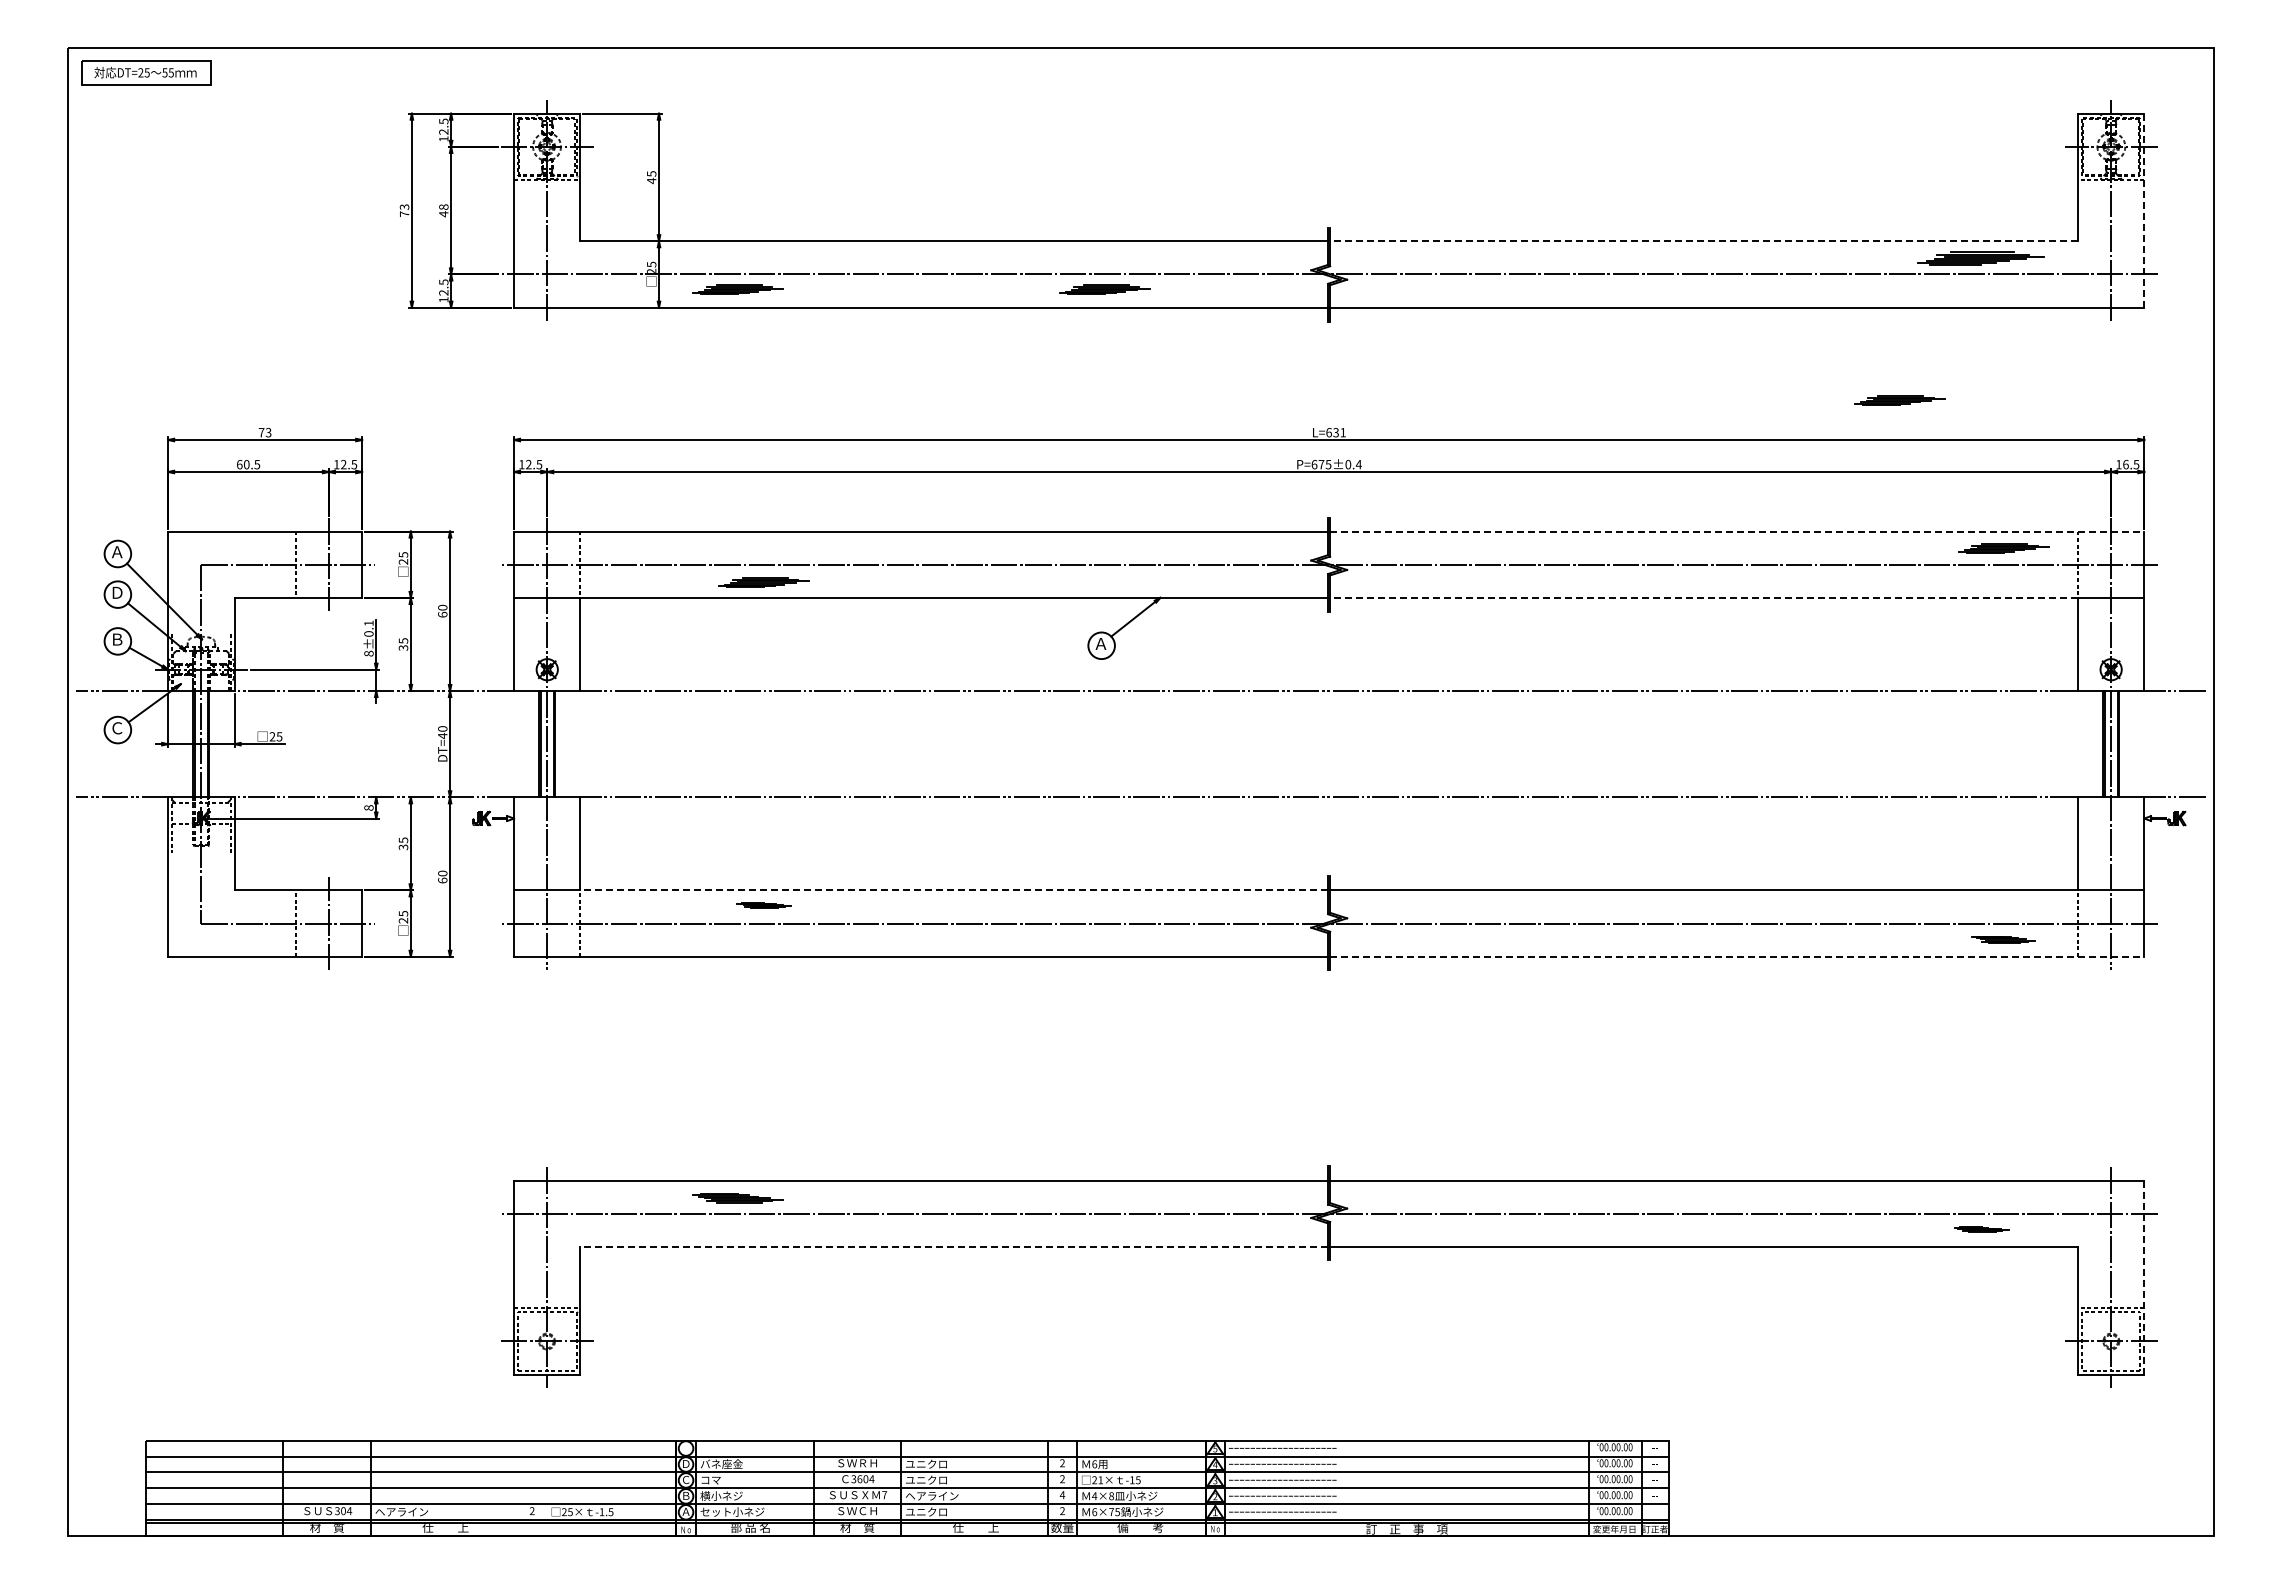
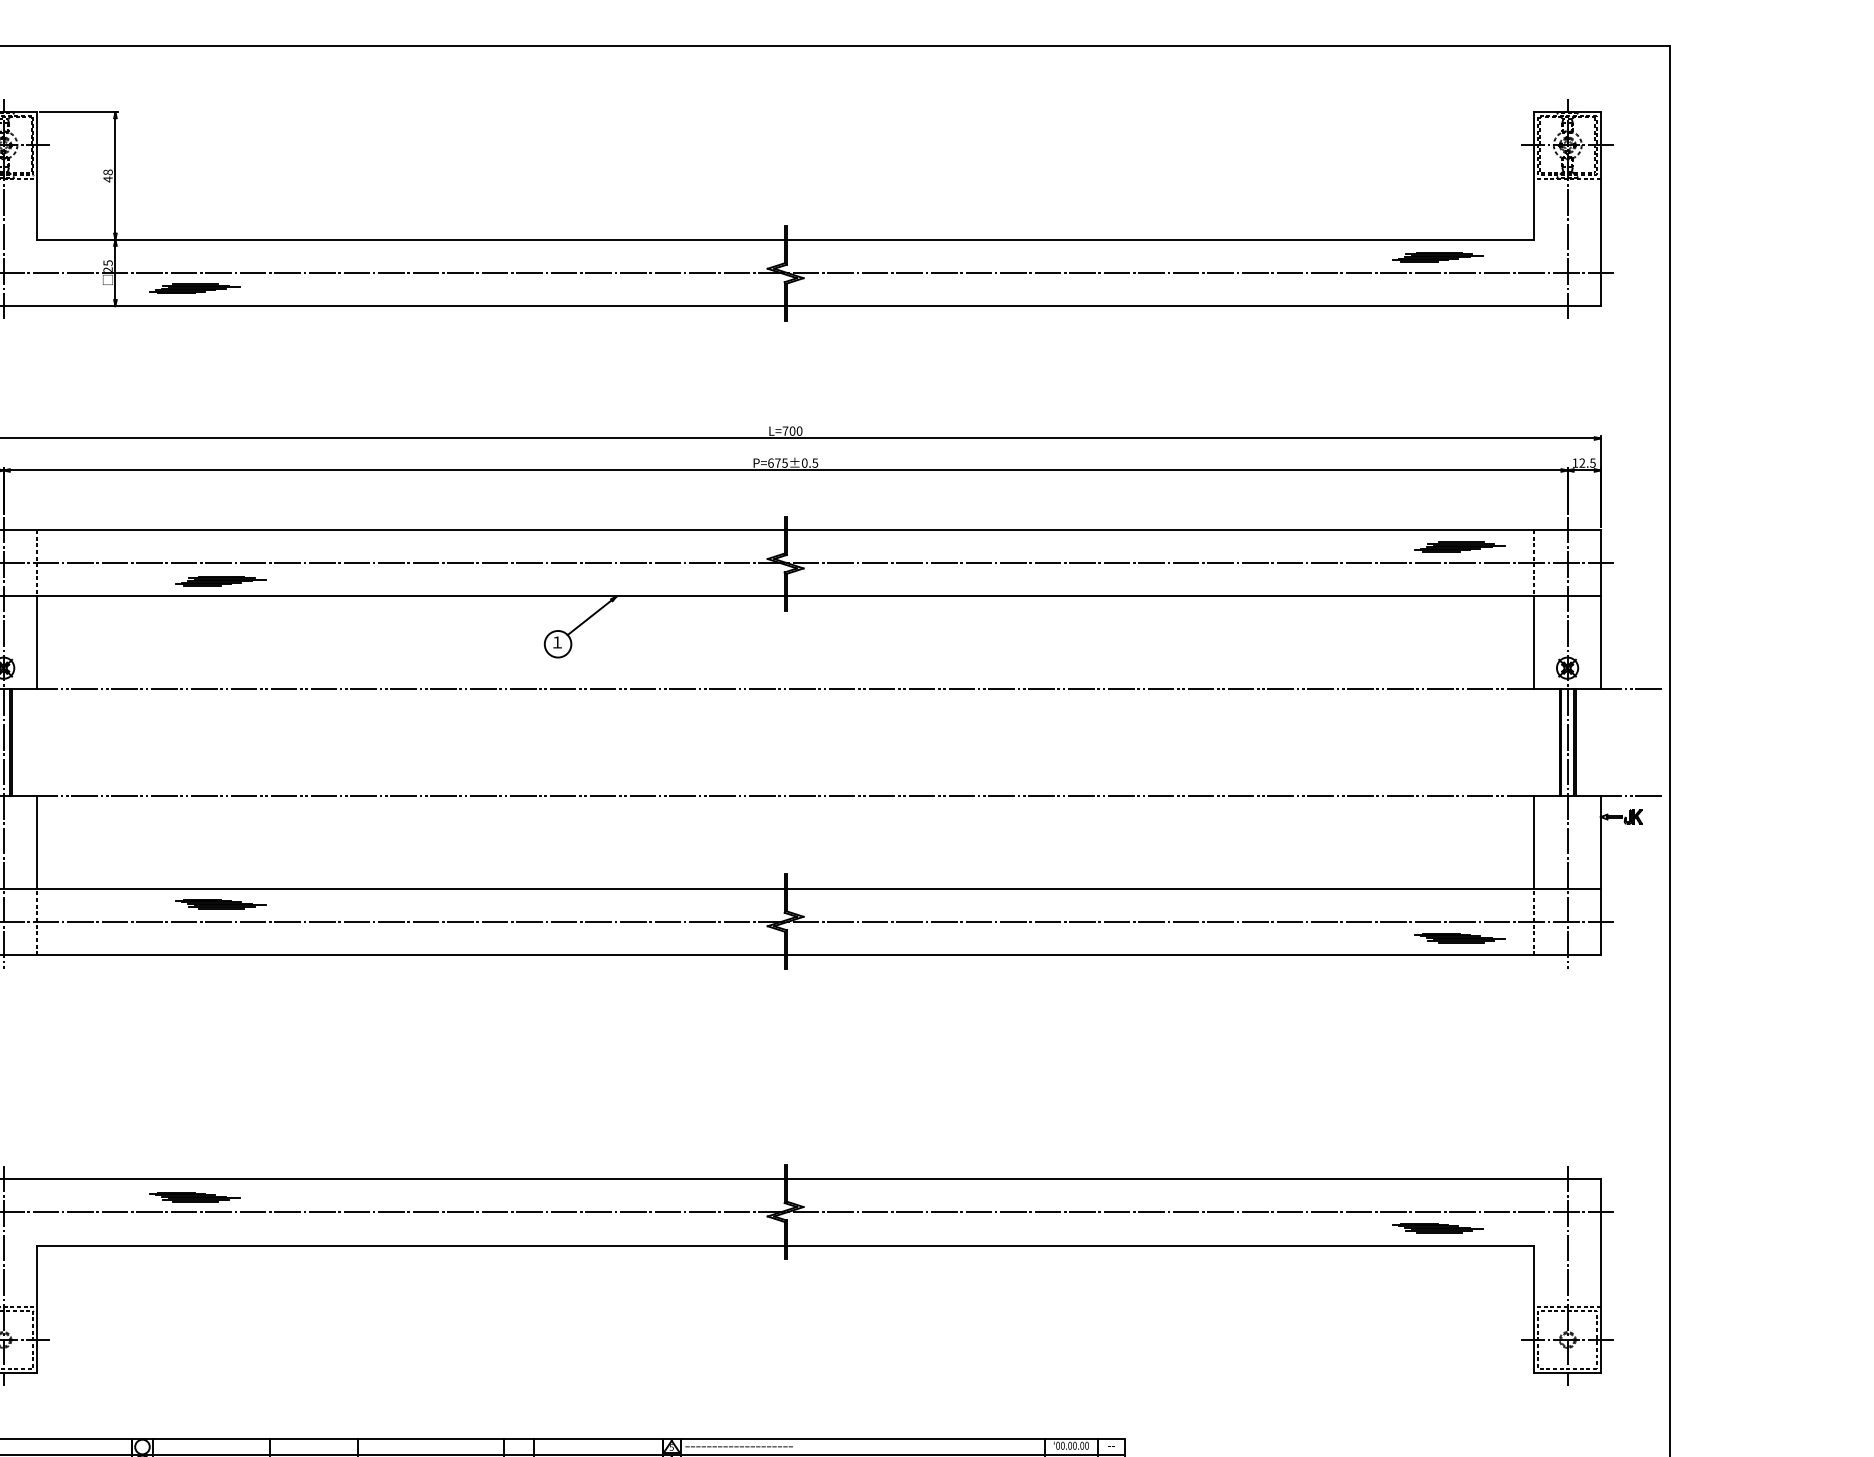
text: (651, 173) -> (107, 171), 45 -> 48
line: (2144, 210) -> (1600, 208), dashed -> solid
line: (1704, 241) -> (1160, 239), dashed -> solid
part: (1981, 258) -> (1437, 256), size x0.71
part: (1104, 289) -> (560, 287), removed
part: (1899, 400) -> (1355, 398), removed
text: (1336, 432) -> (792, 430), L=631 -> L=700
text: (1358, 464) -> (814, 462), P=675±0.4 -> P=675±0.5
text: (2125, 464) -> (1581, 462), 16.5 -> 12.5
line: (1737, 531) -> (1193, 529), dashed -> solid
line: (1704, 597) -> (1160, 595), dashed -> solid
text: (1100, 643) -> (556, 641), Ａ -> １
line: (954, 890) -> (410, 888), dashed -> solid
part: (763, 905) -> (219, 903), size x1.67
part: (2003, 939) -> (1459, 937), size x1.43
line: (1737, 956) -> (1193, 954), dashed -> solid
part: (1981, 1229) -> (1437, 1227), size x1.67
line: (954, 1247) -> (410, 1245), dashed -> solid
line: (2144, 1278) -> (1600, 1276), dashed -> solid

